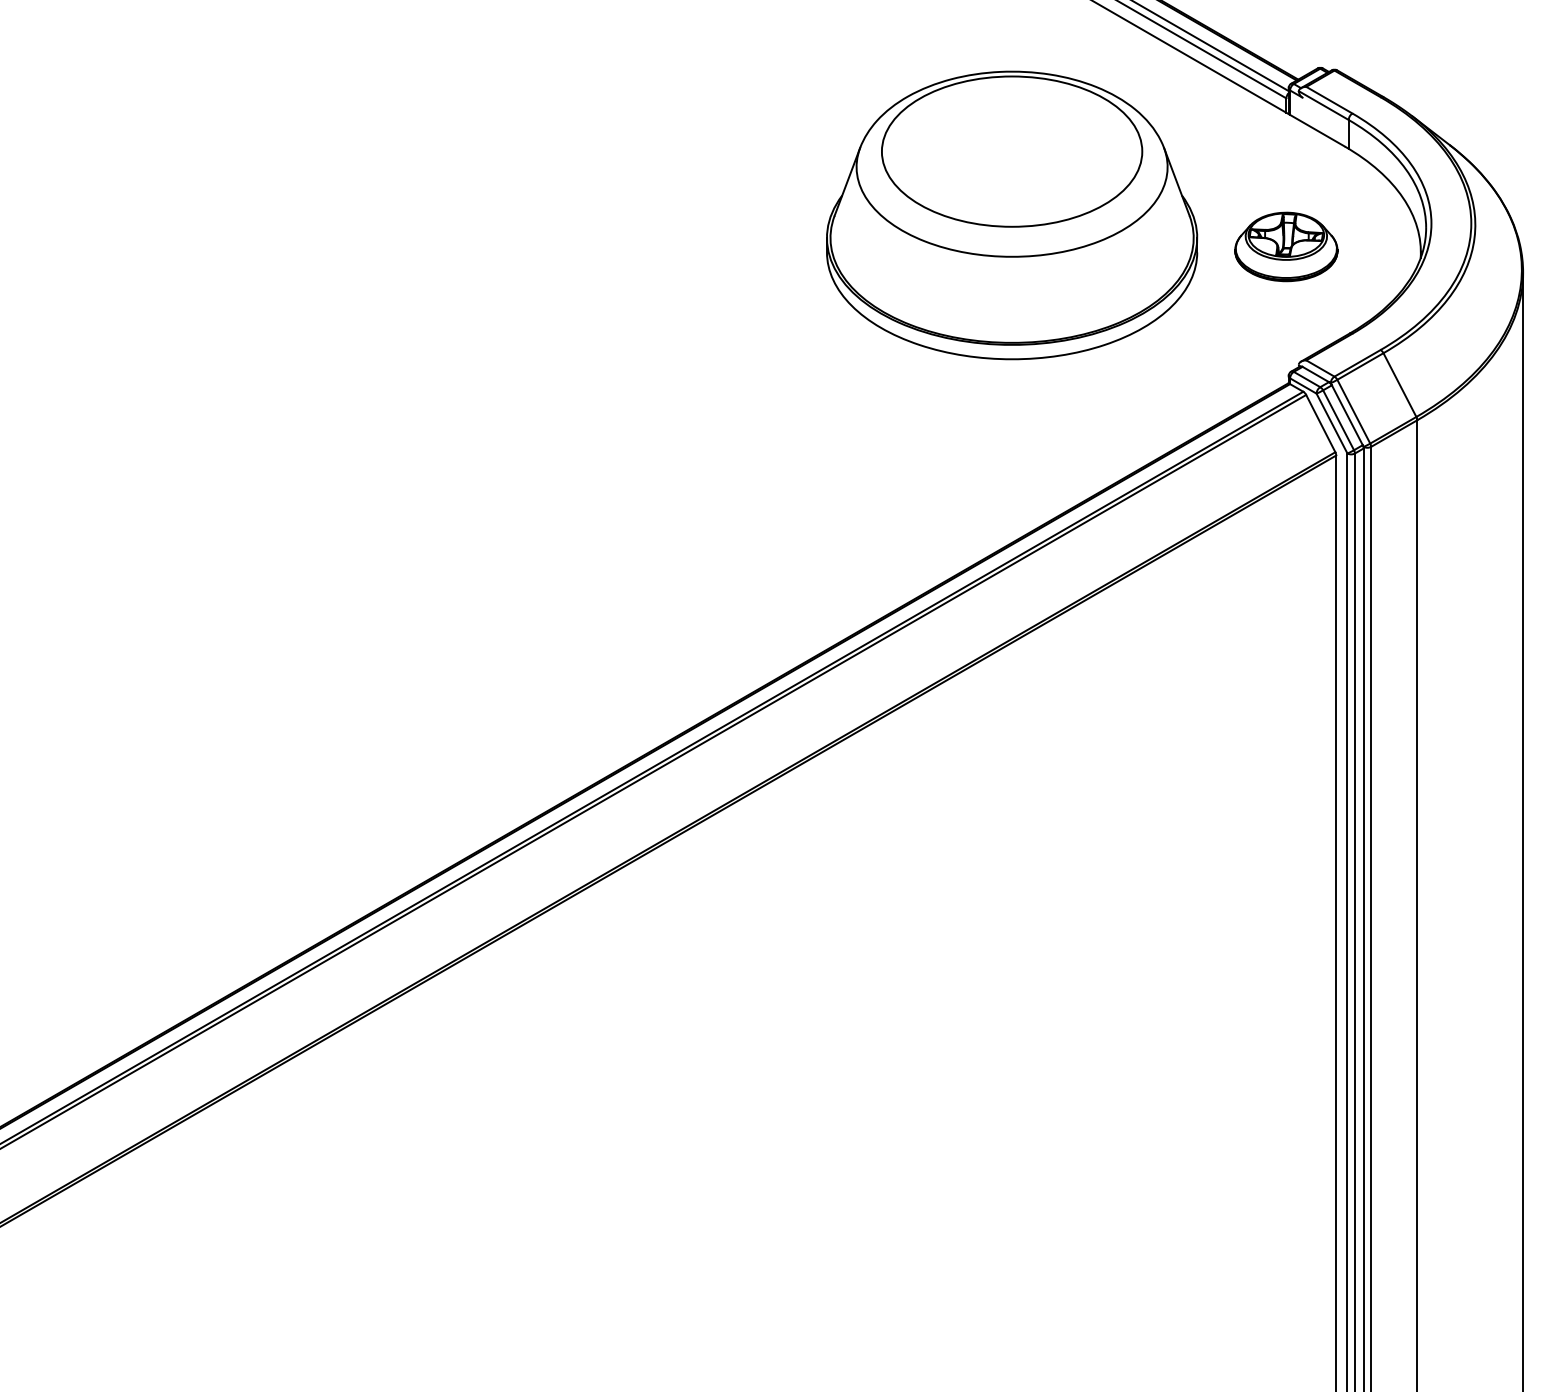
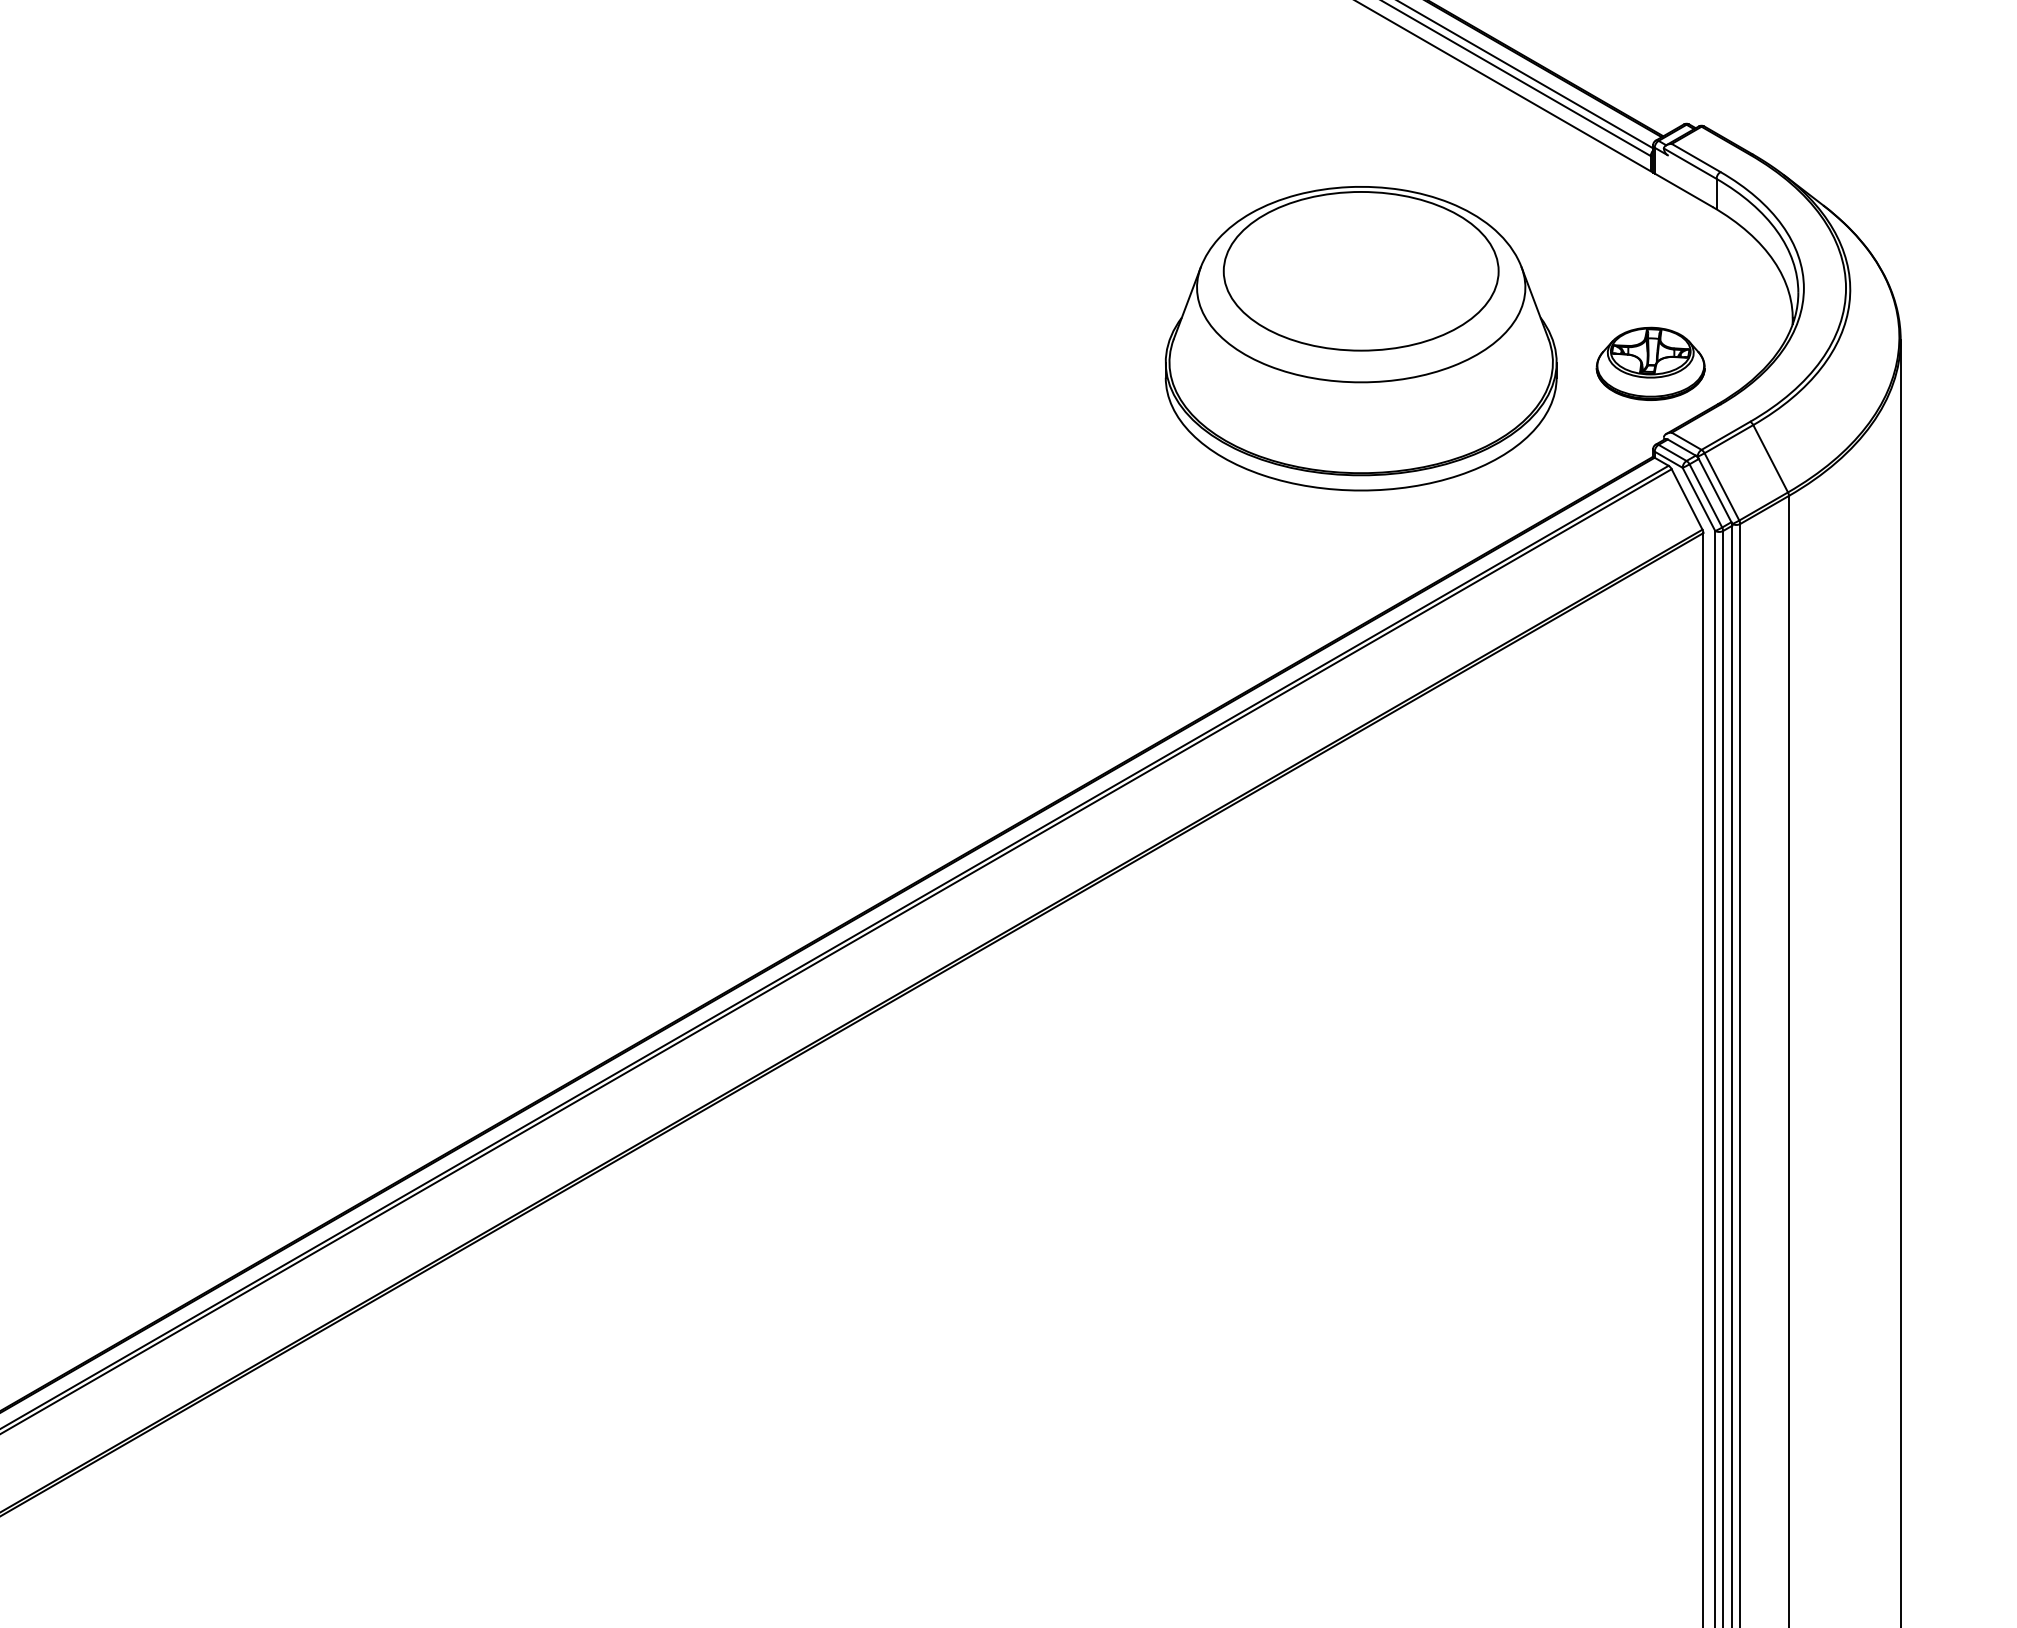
part: (1011, 215) -> (1360, 338), moved
part: (1286, 246) -> (1650, 363), moved

